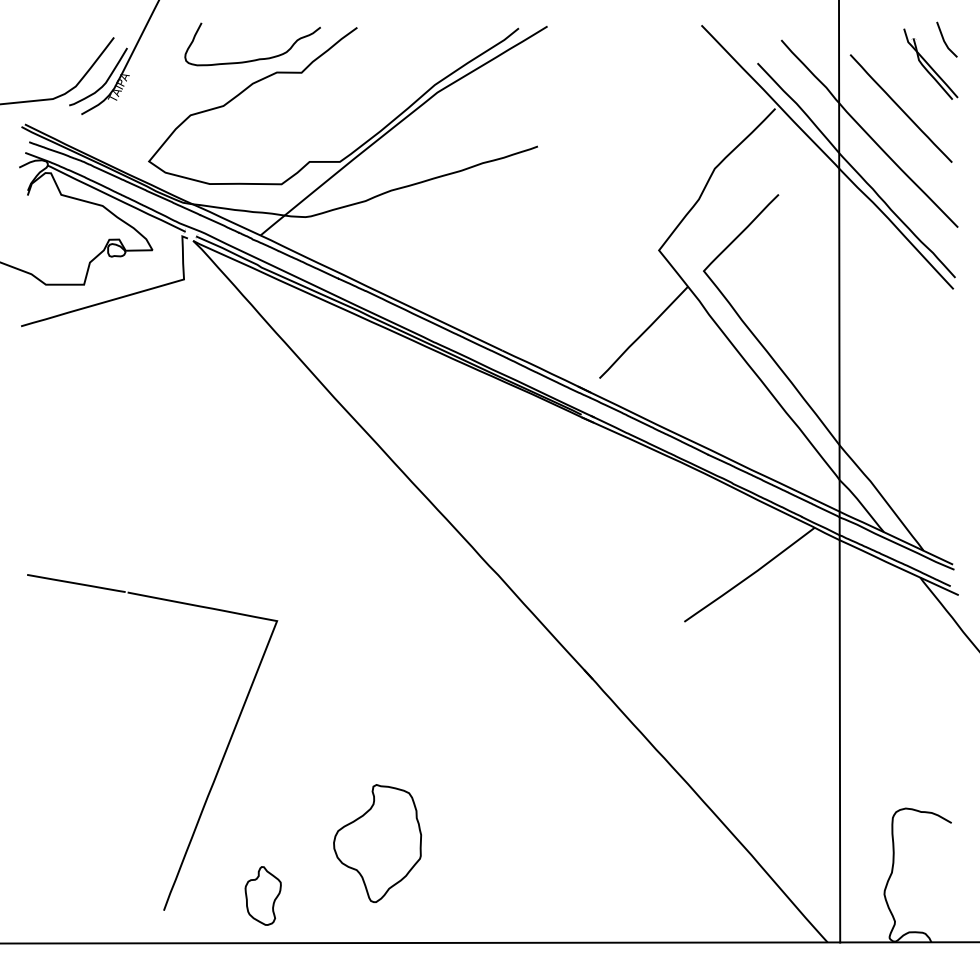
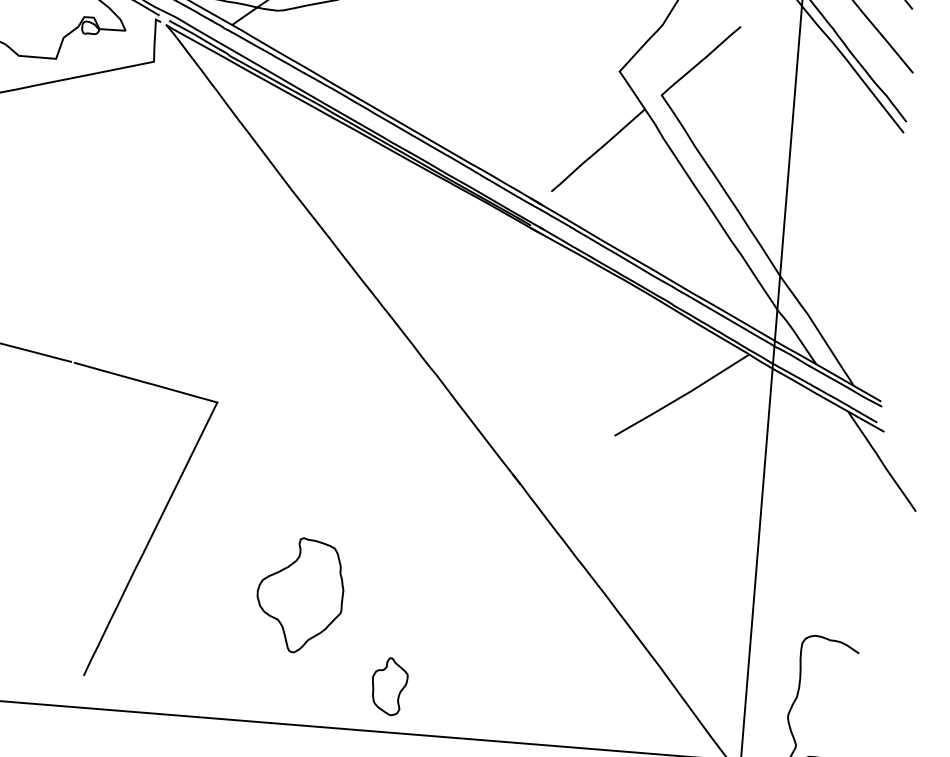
part: (377, 843) -> (300, 595), moved
part: (262, 895) -> (388, 686), moved

